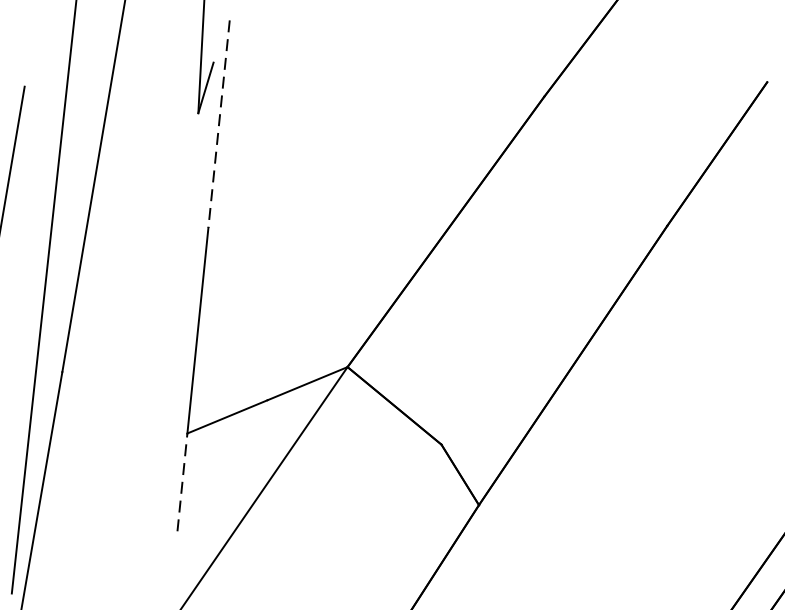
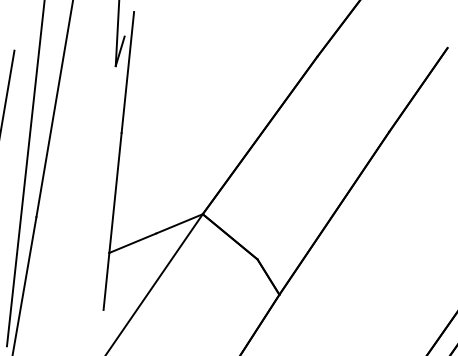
line: (218, 124) -> (127, 72), dashed -> solid
line: (182, 482) -> (106, 281), dashed -> solid

